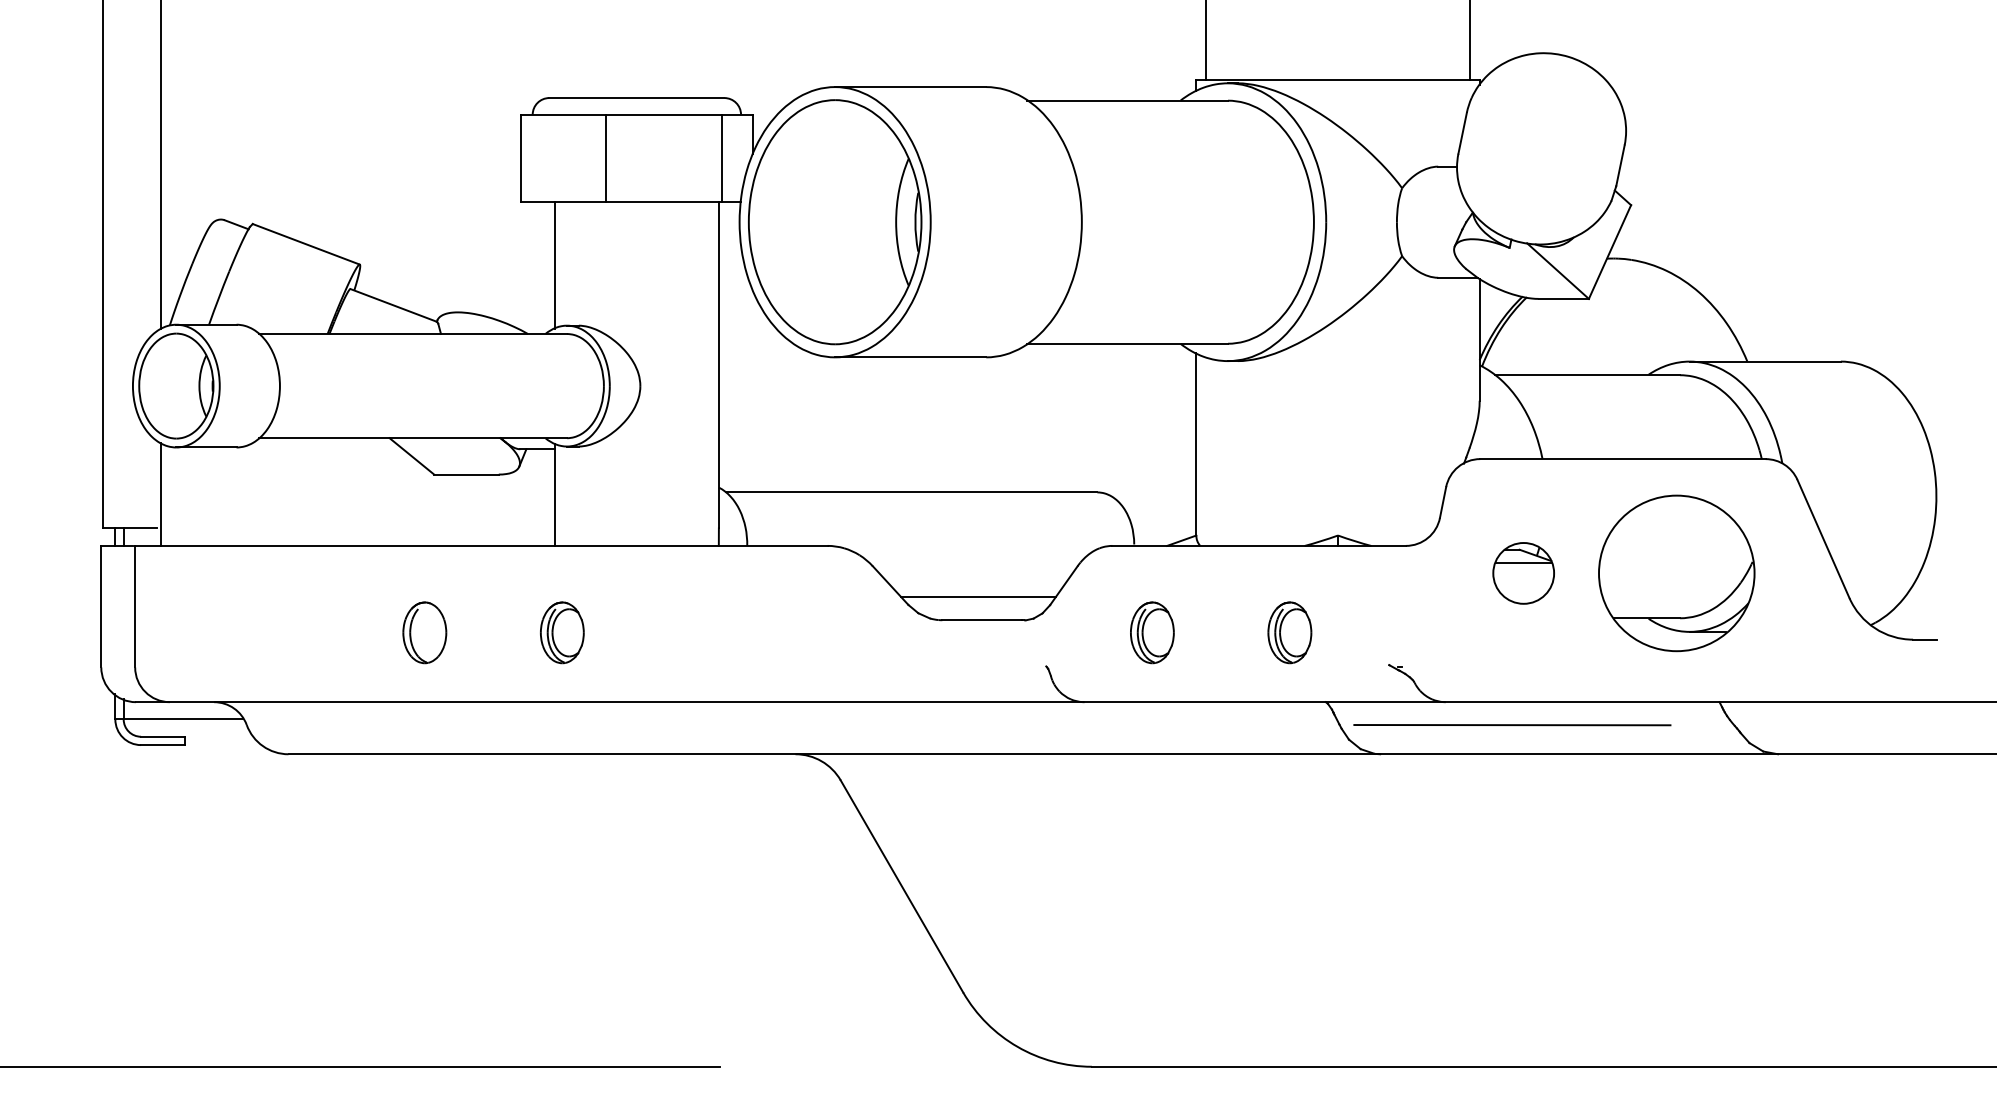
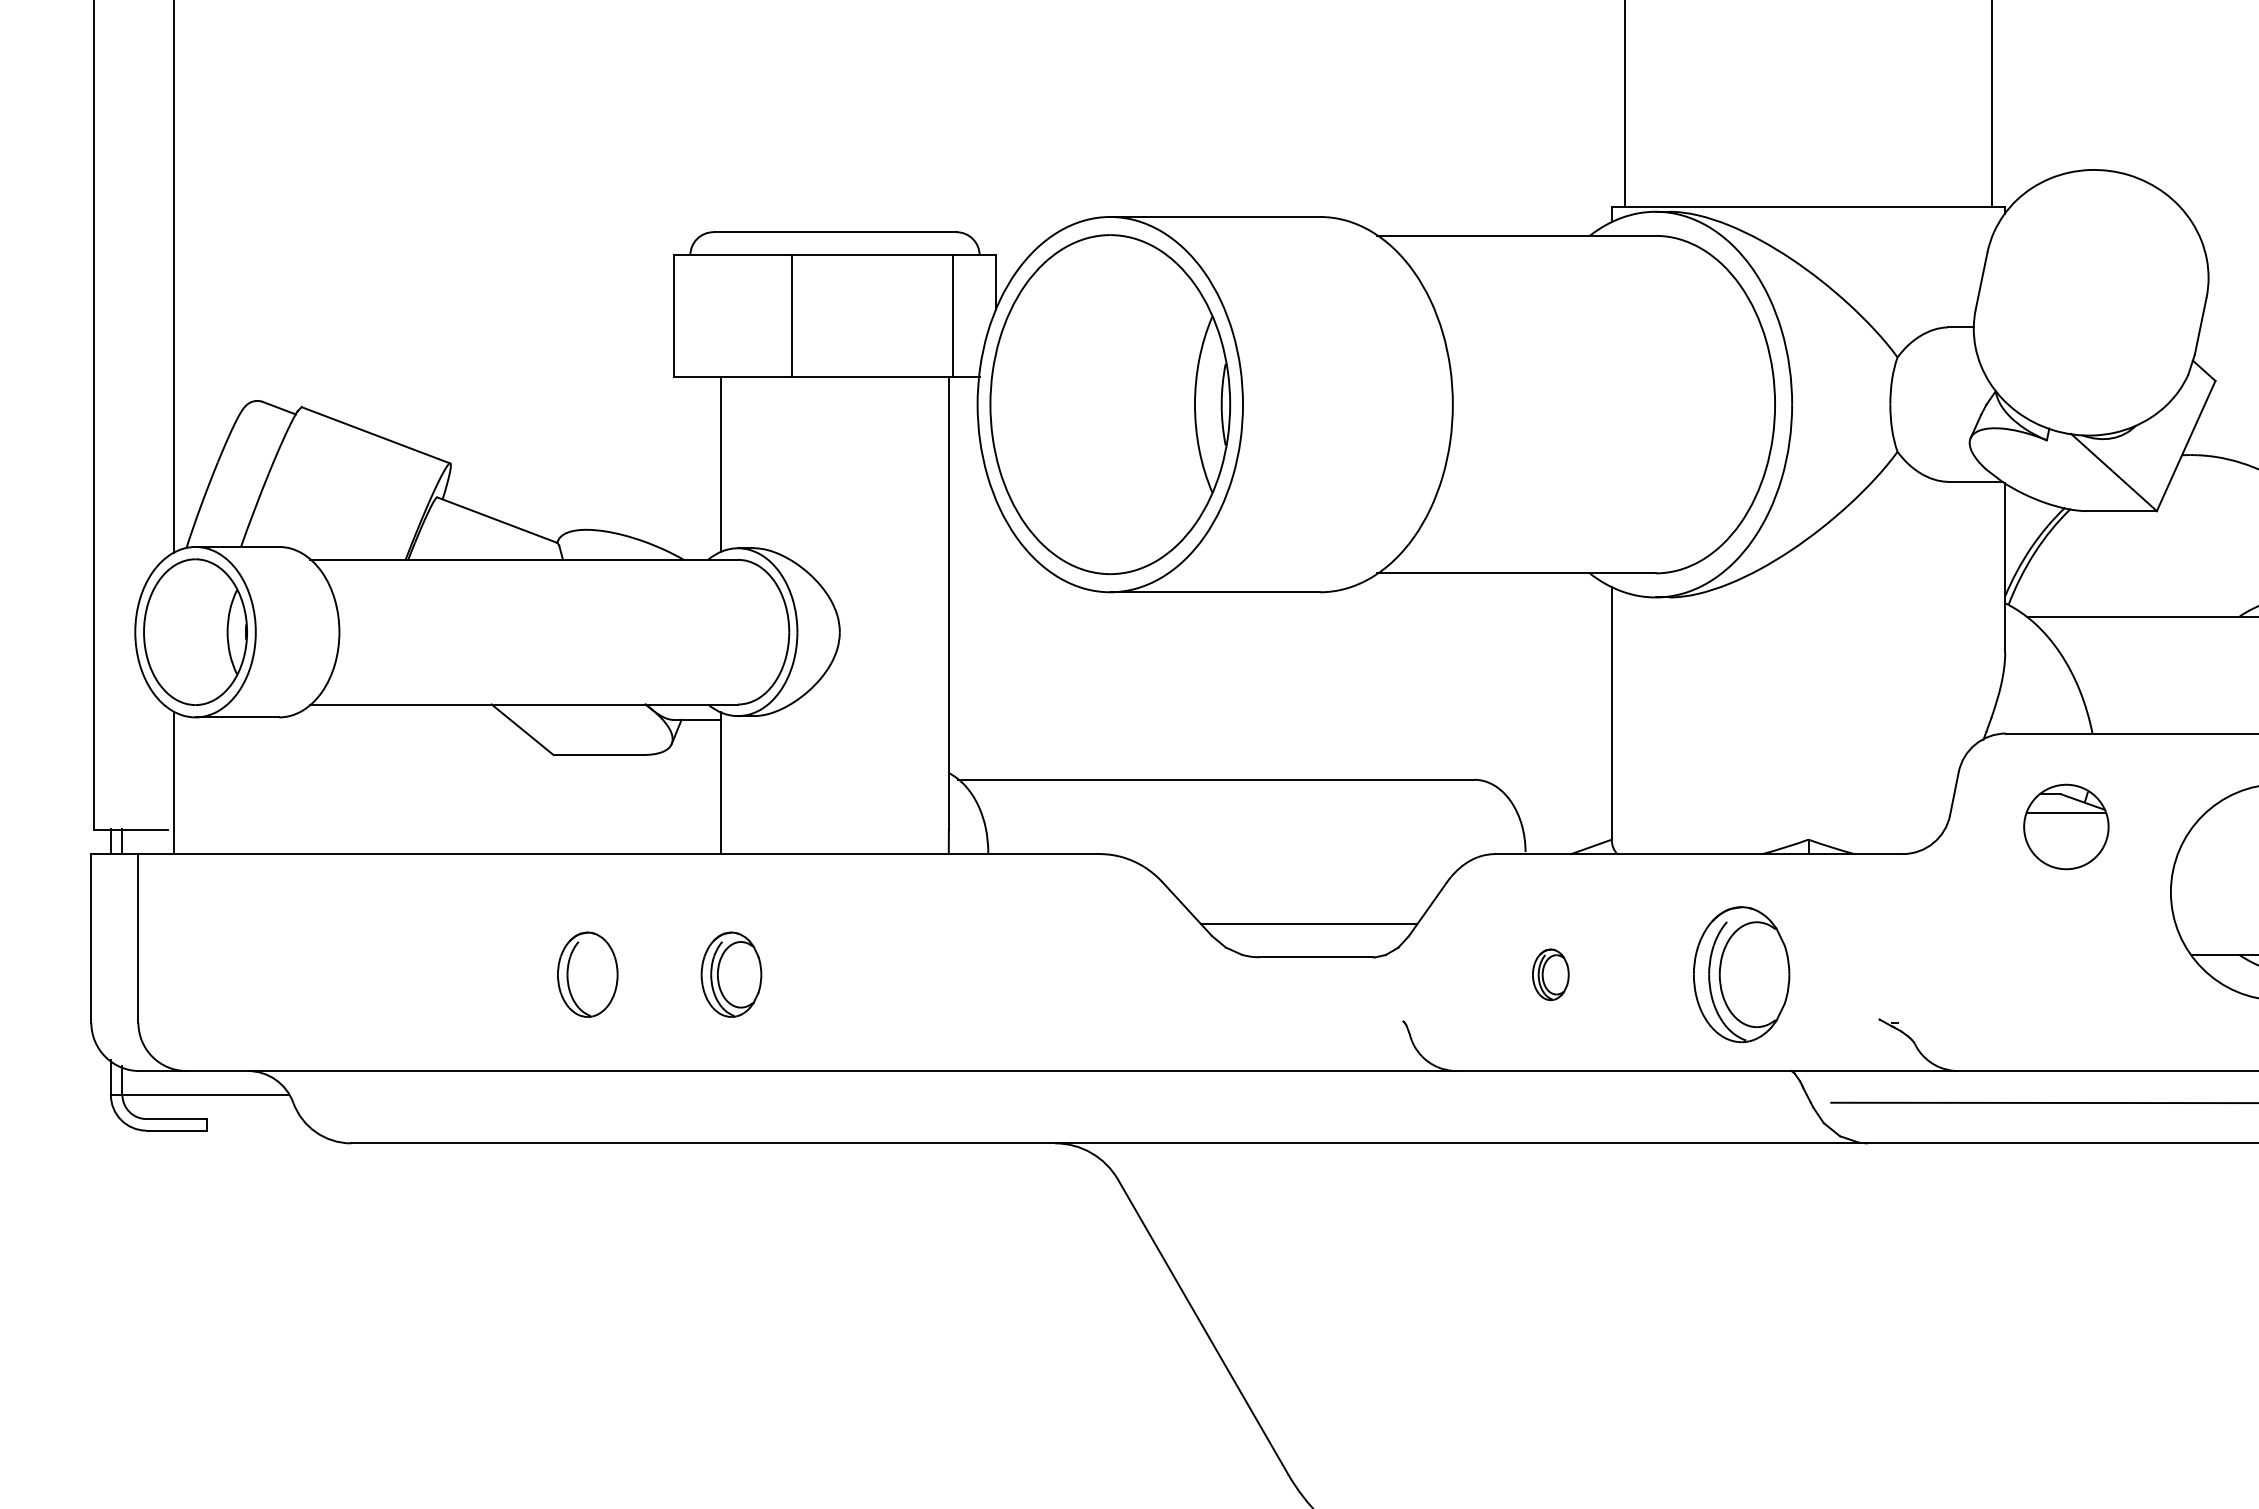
part: (1523, 573) -> (2066, 827), moved
part: (424, 632) -> (587, 974), moved
part: (1152, 632) -> (1550, 974), size x0.6
part: (1289, 632) -> (1741, 974), size x1.6

